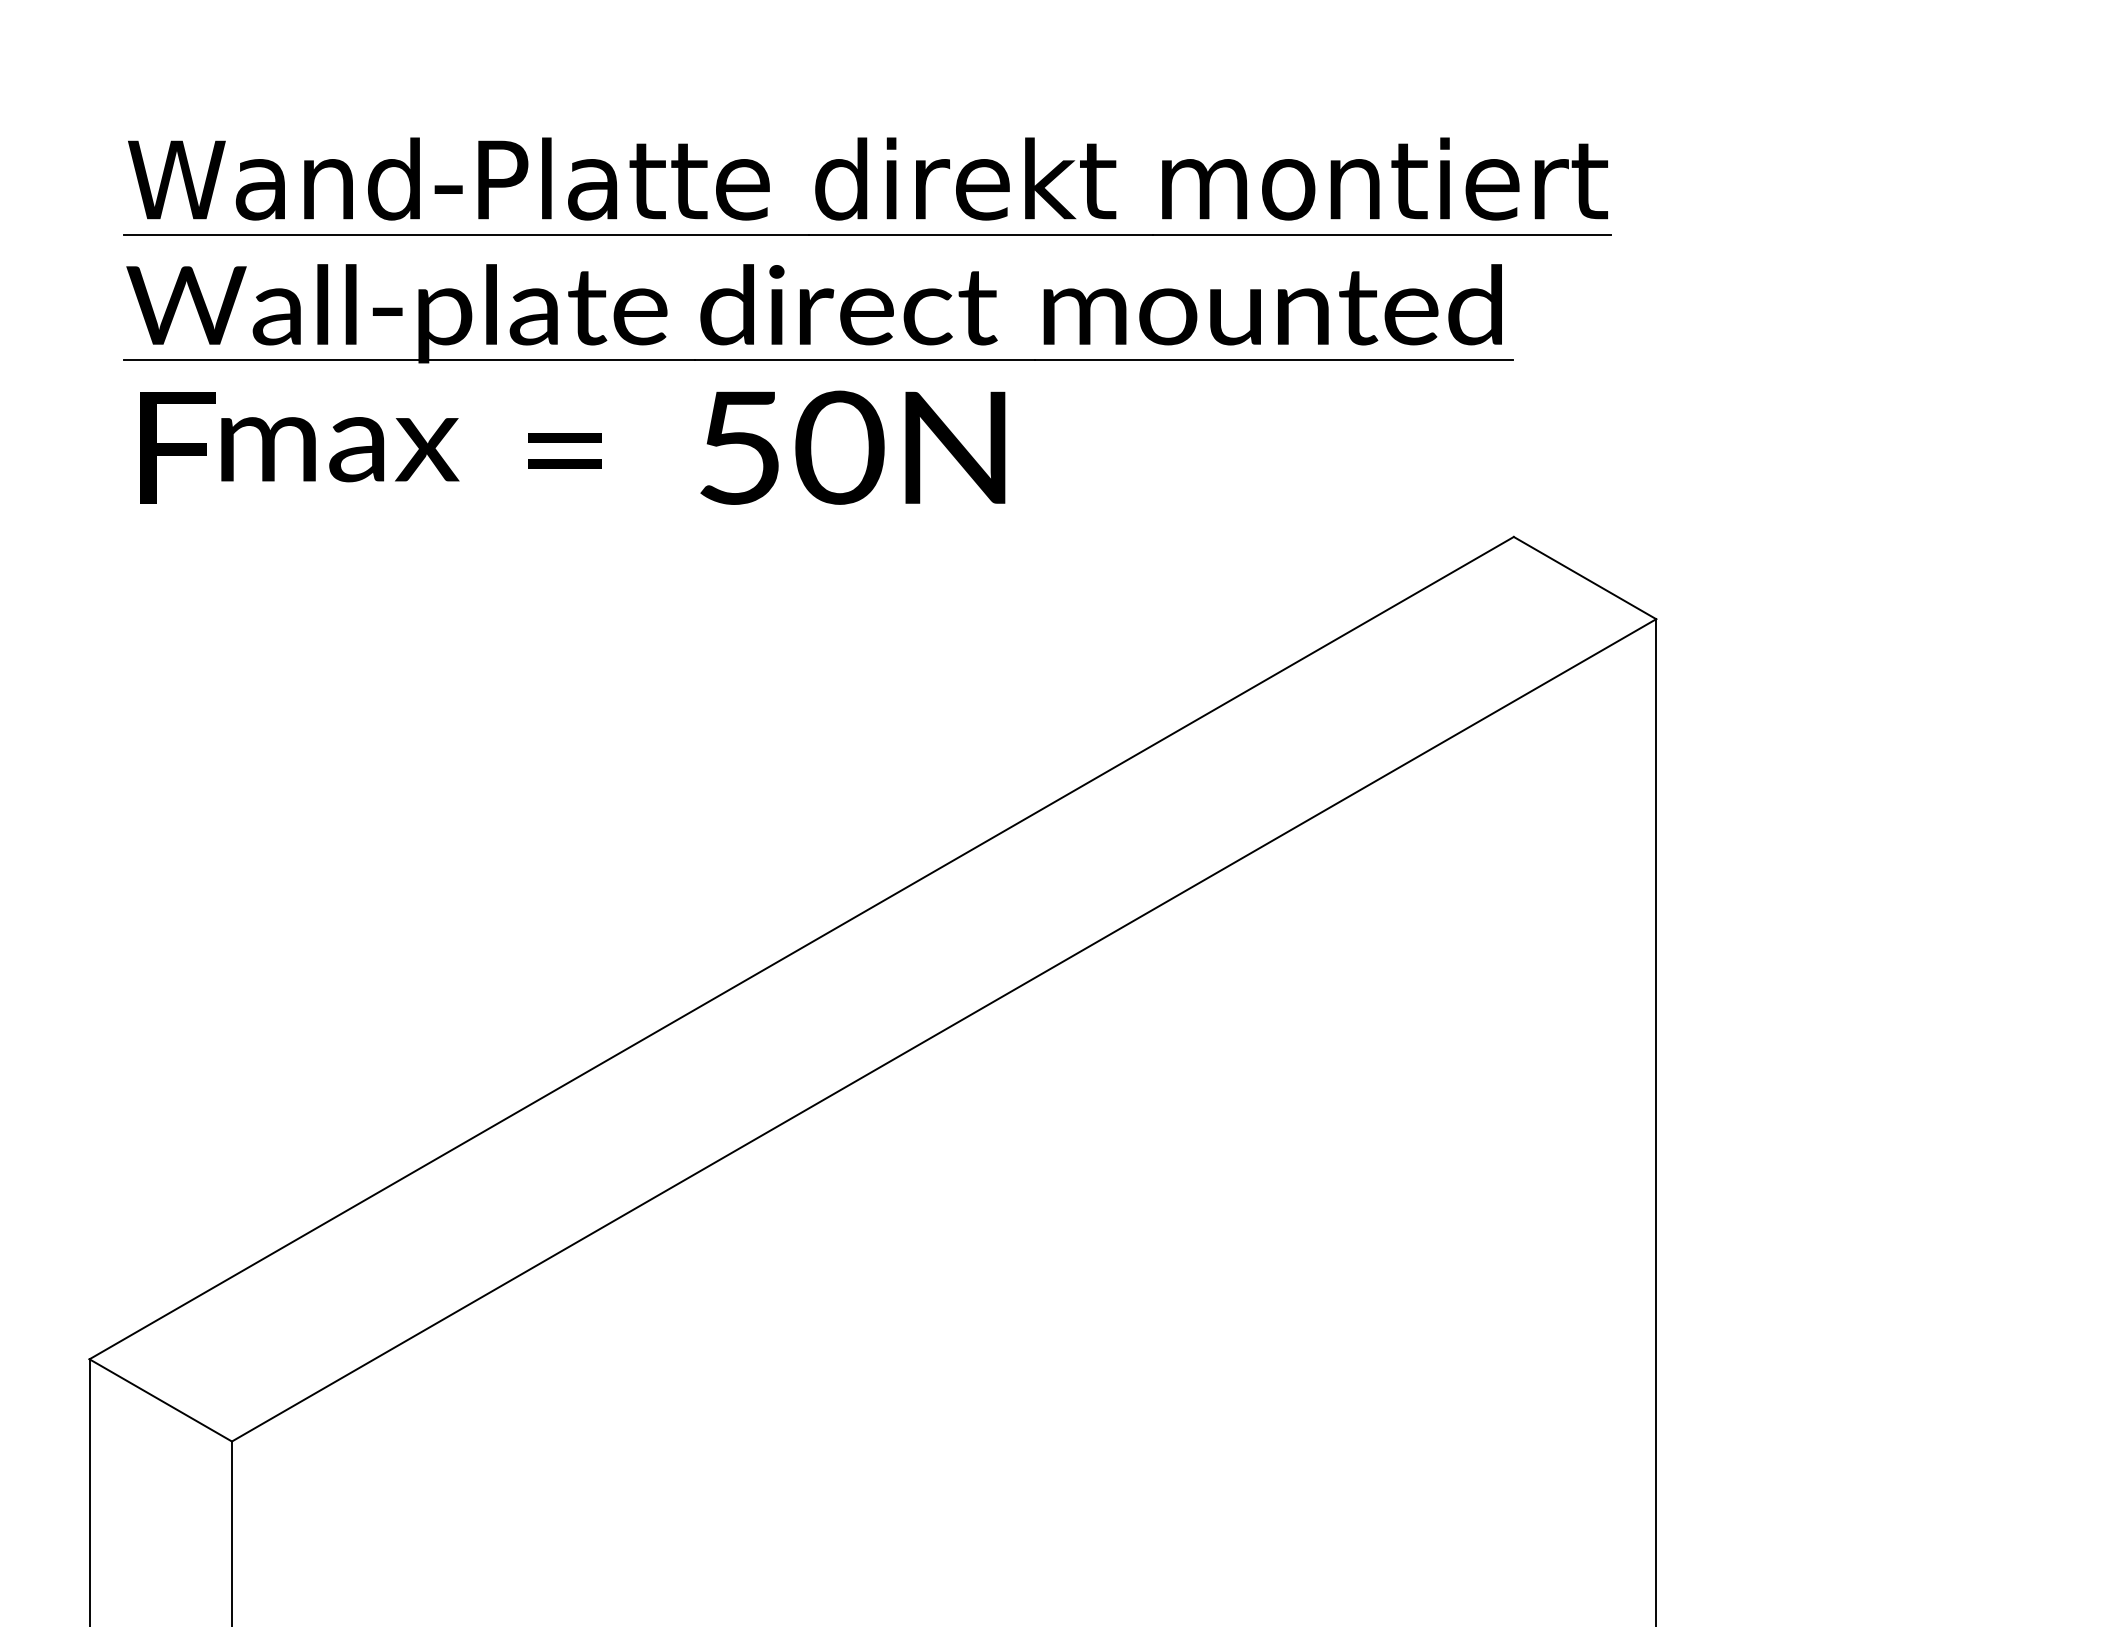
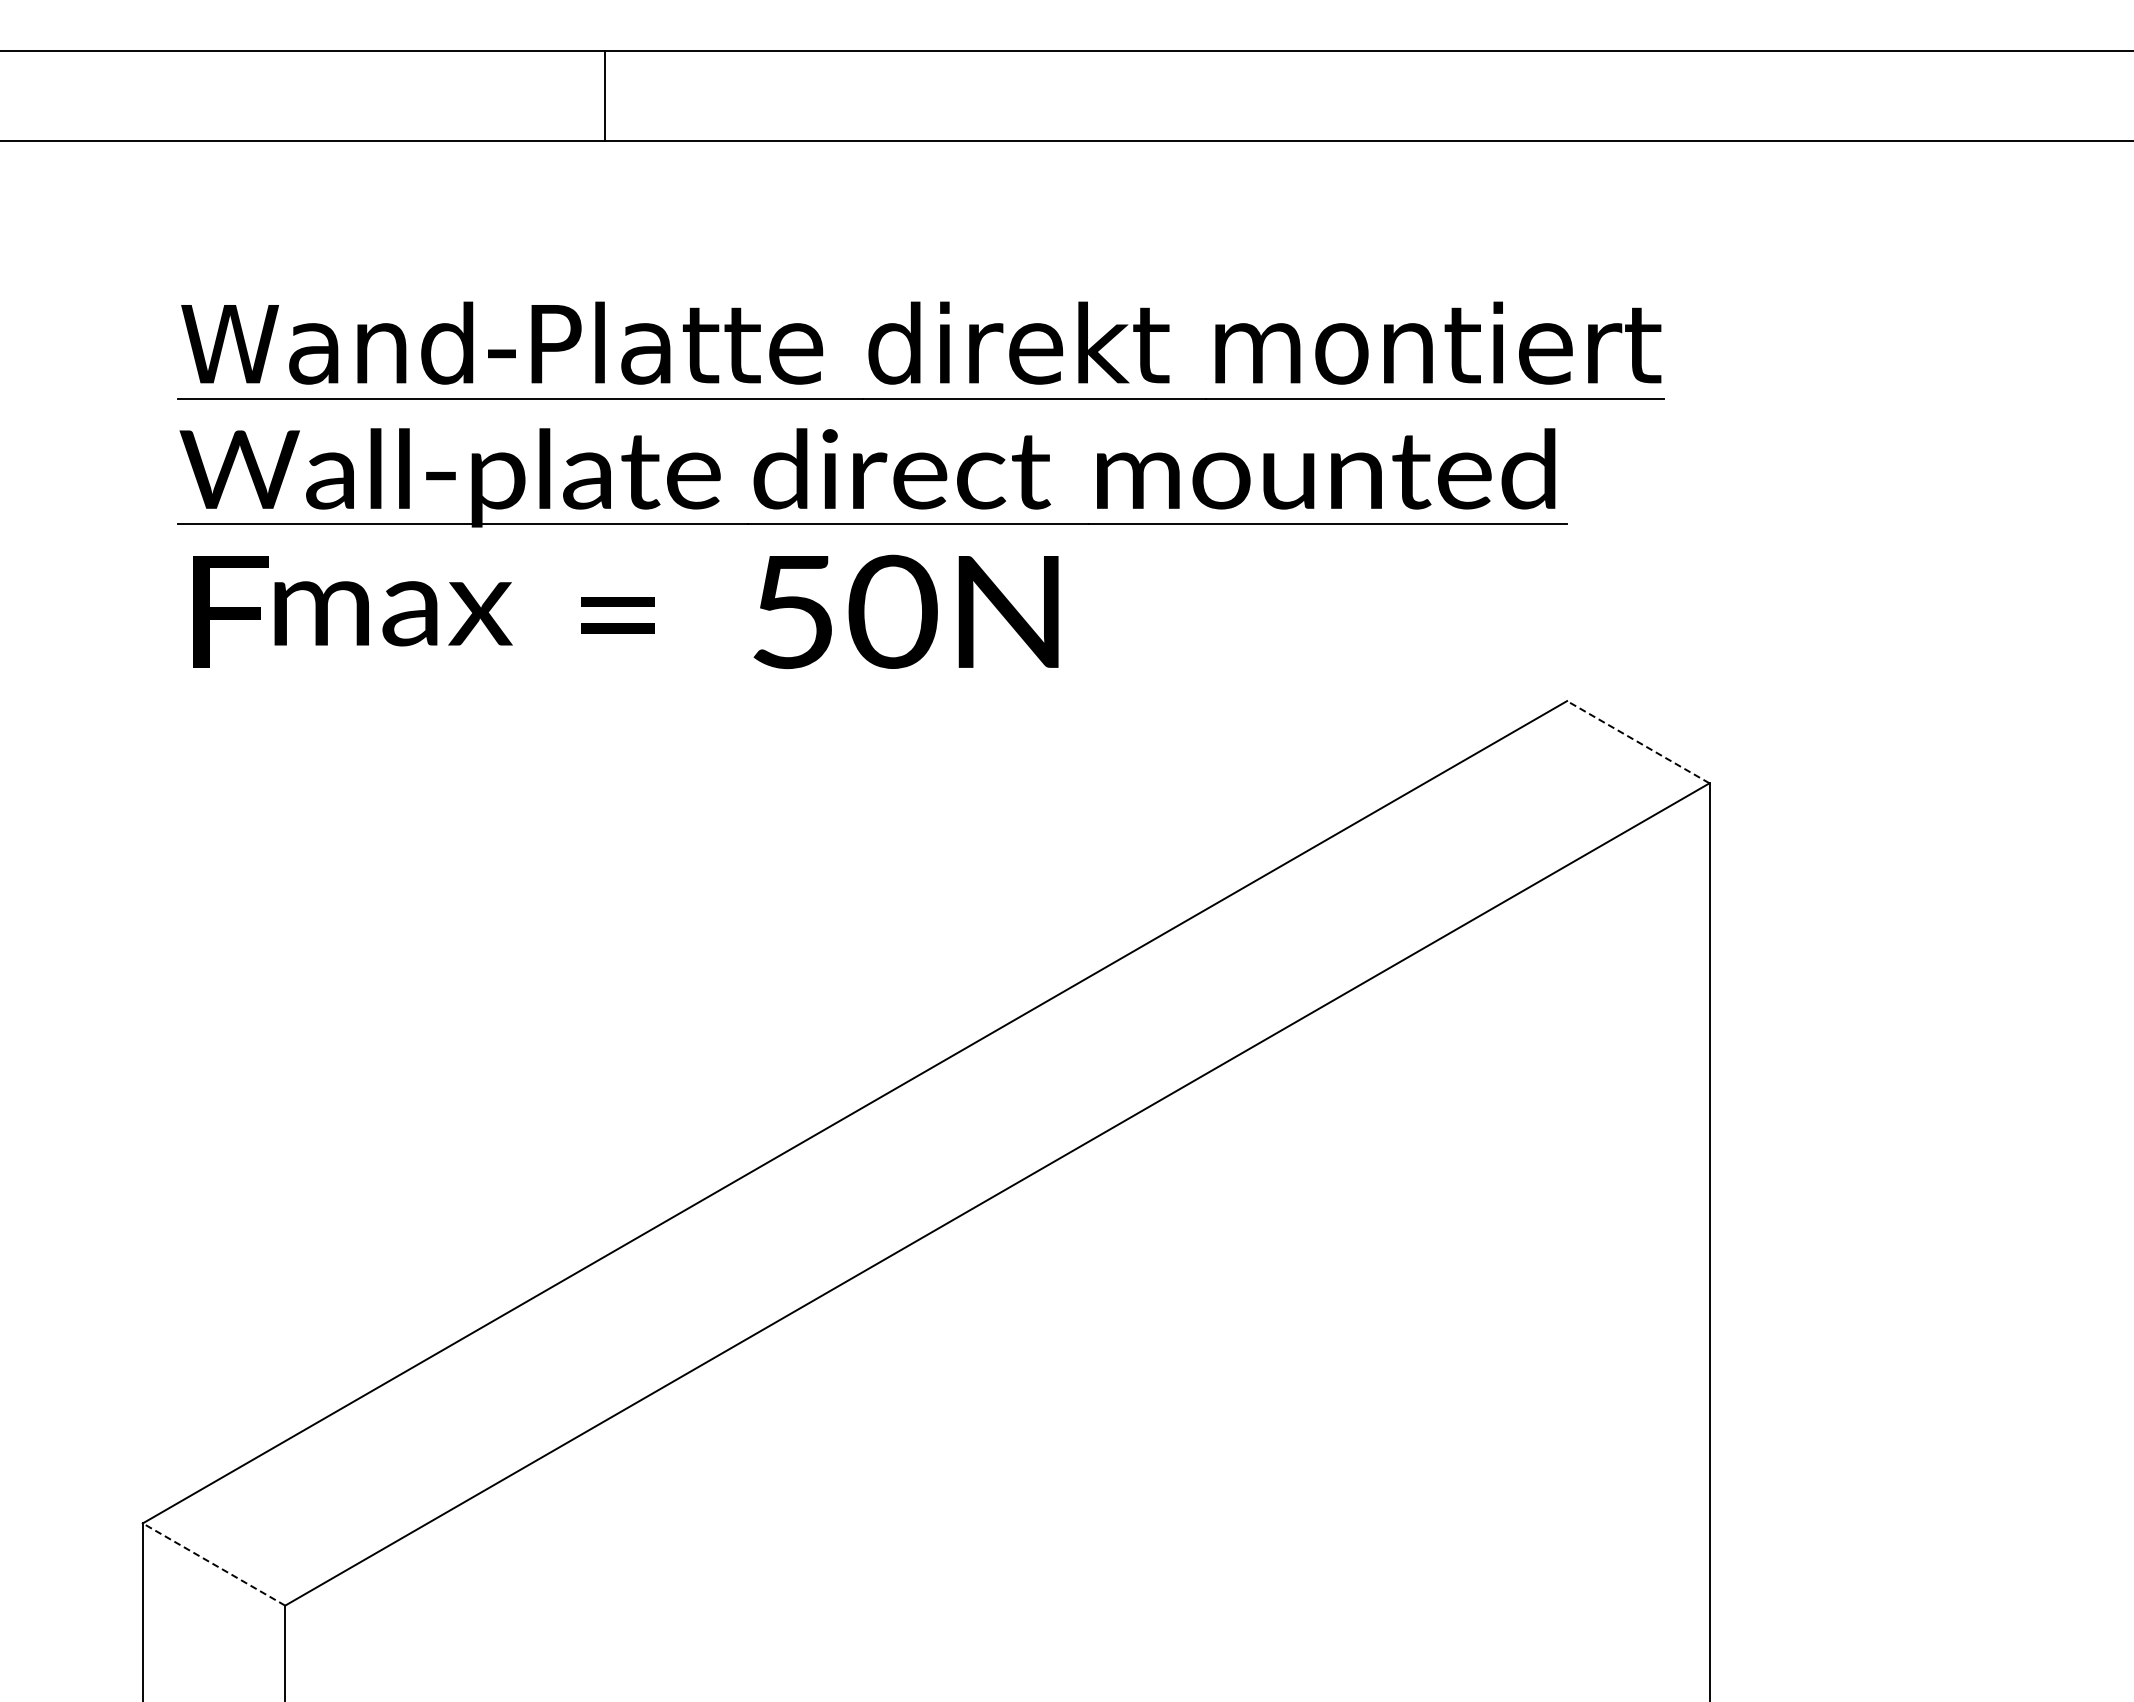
line: (1584, 577) -> (1637, 741), solid -> dashed
line: (160, 1400) -> (213, 1564), solid -> dashed

